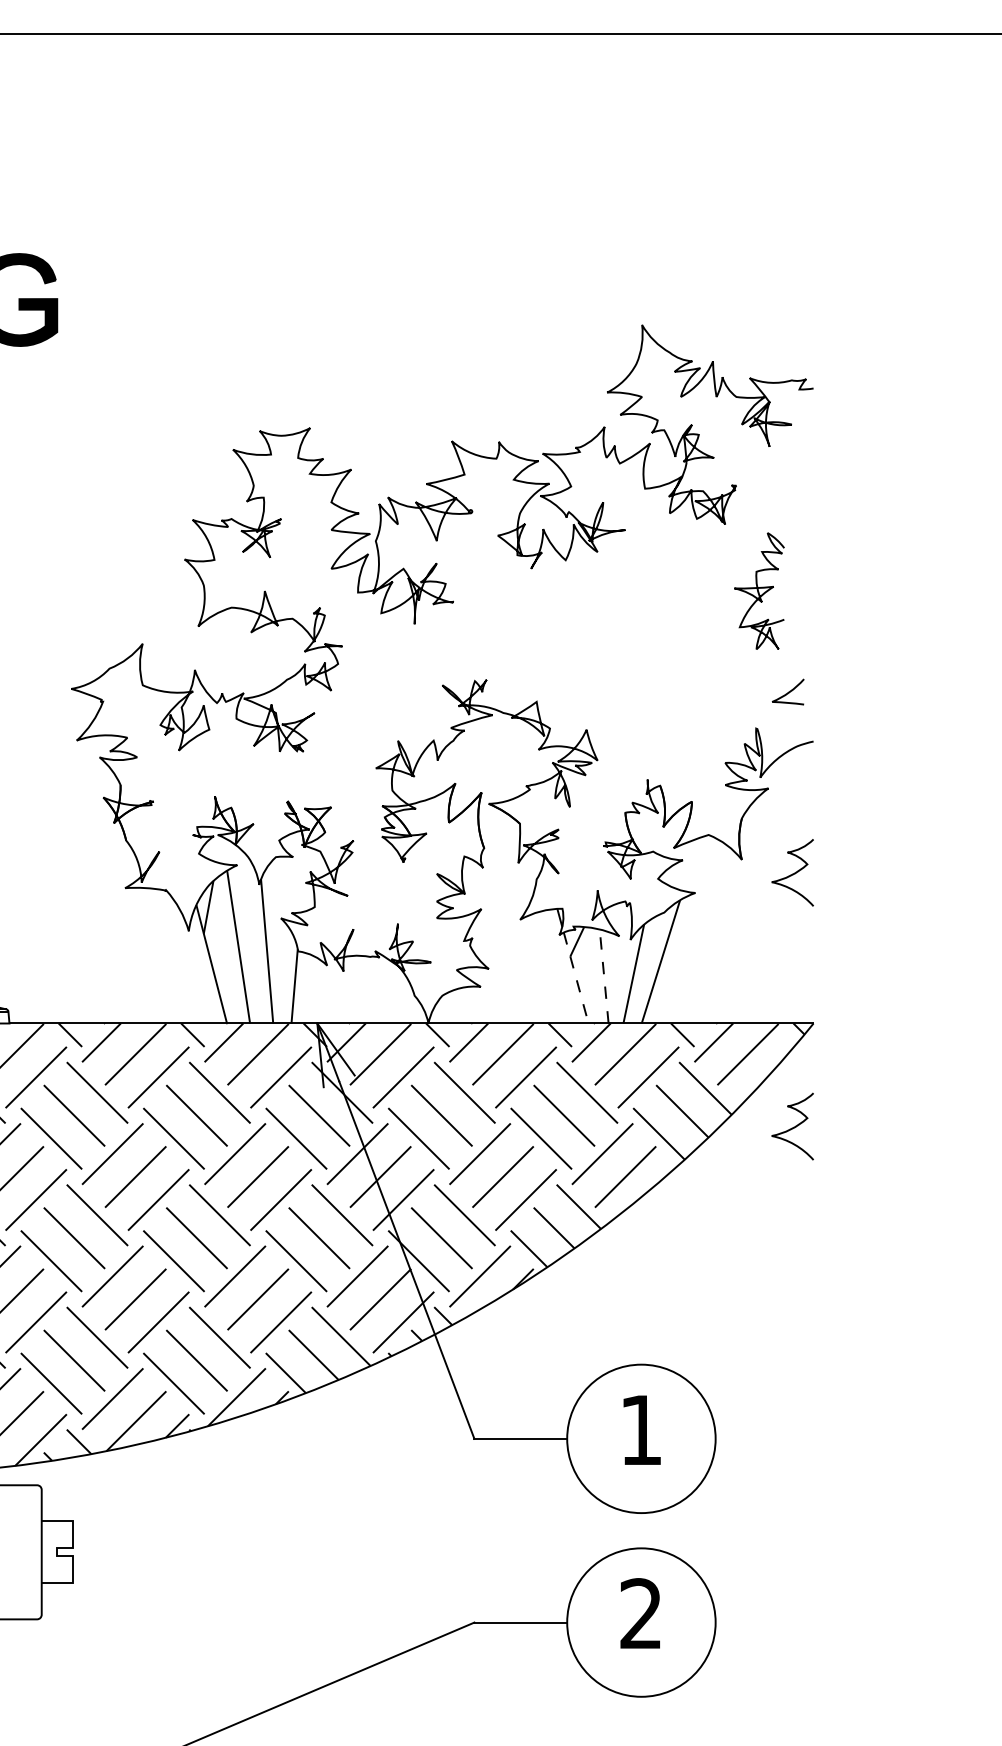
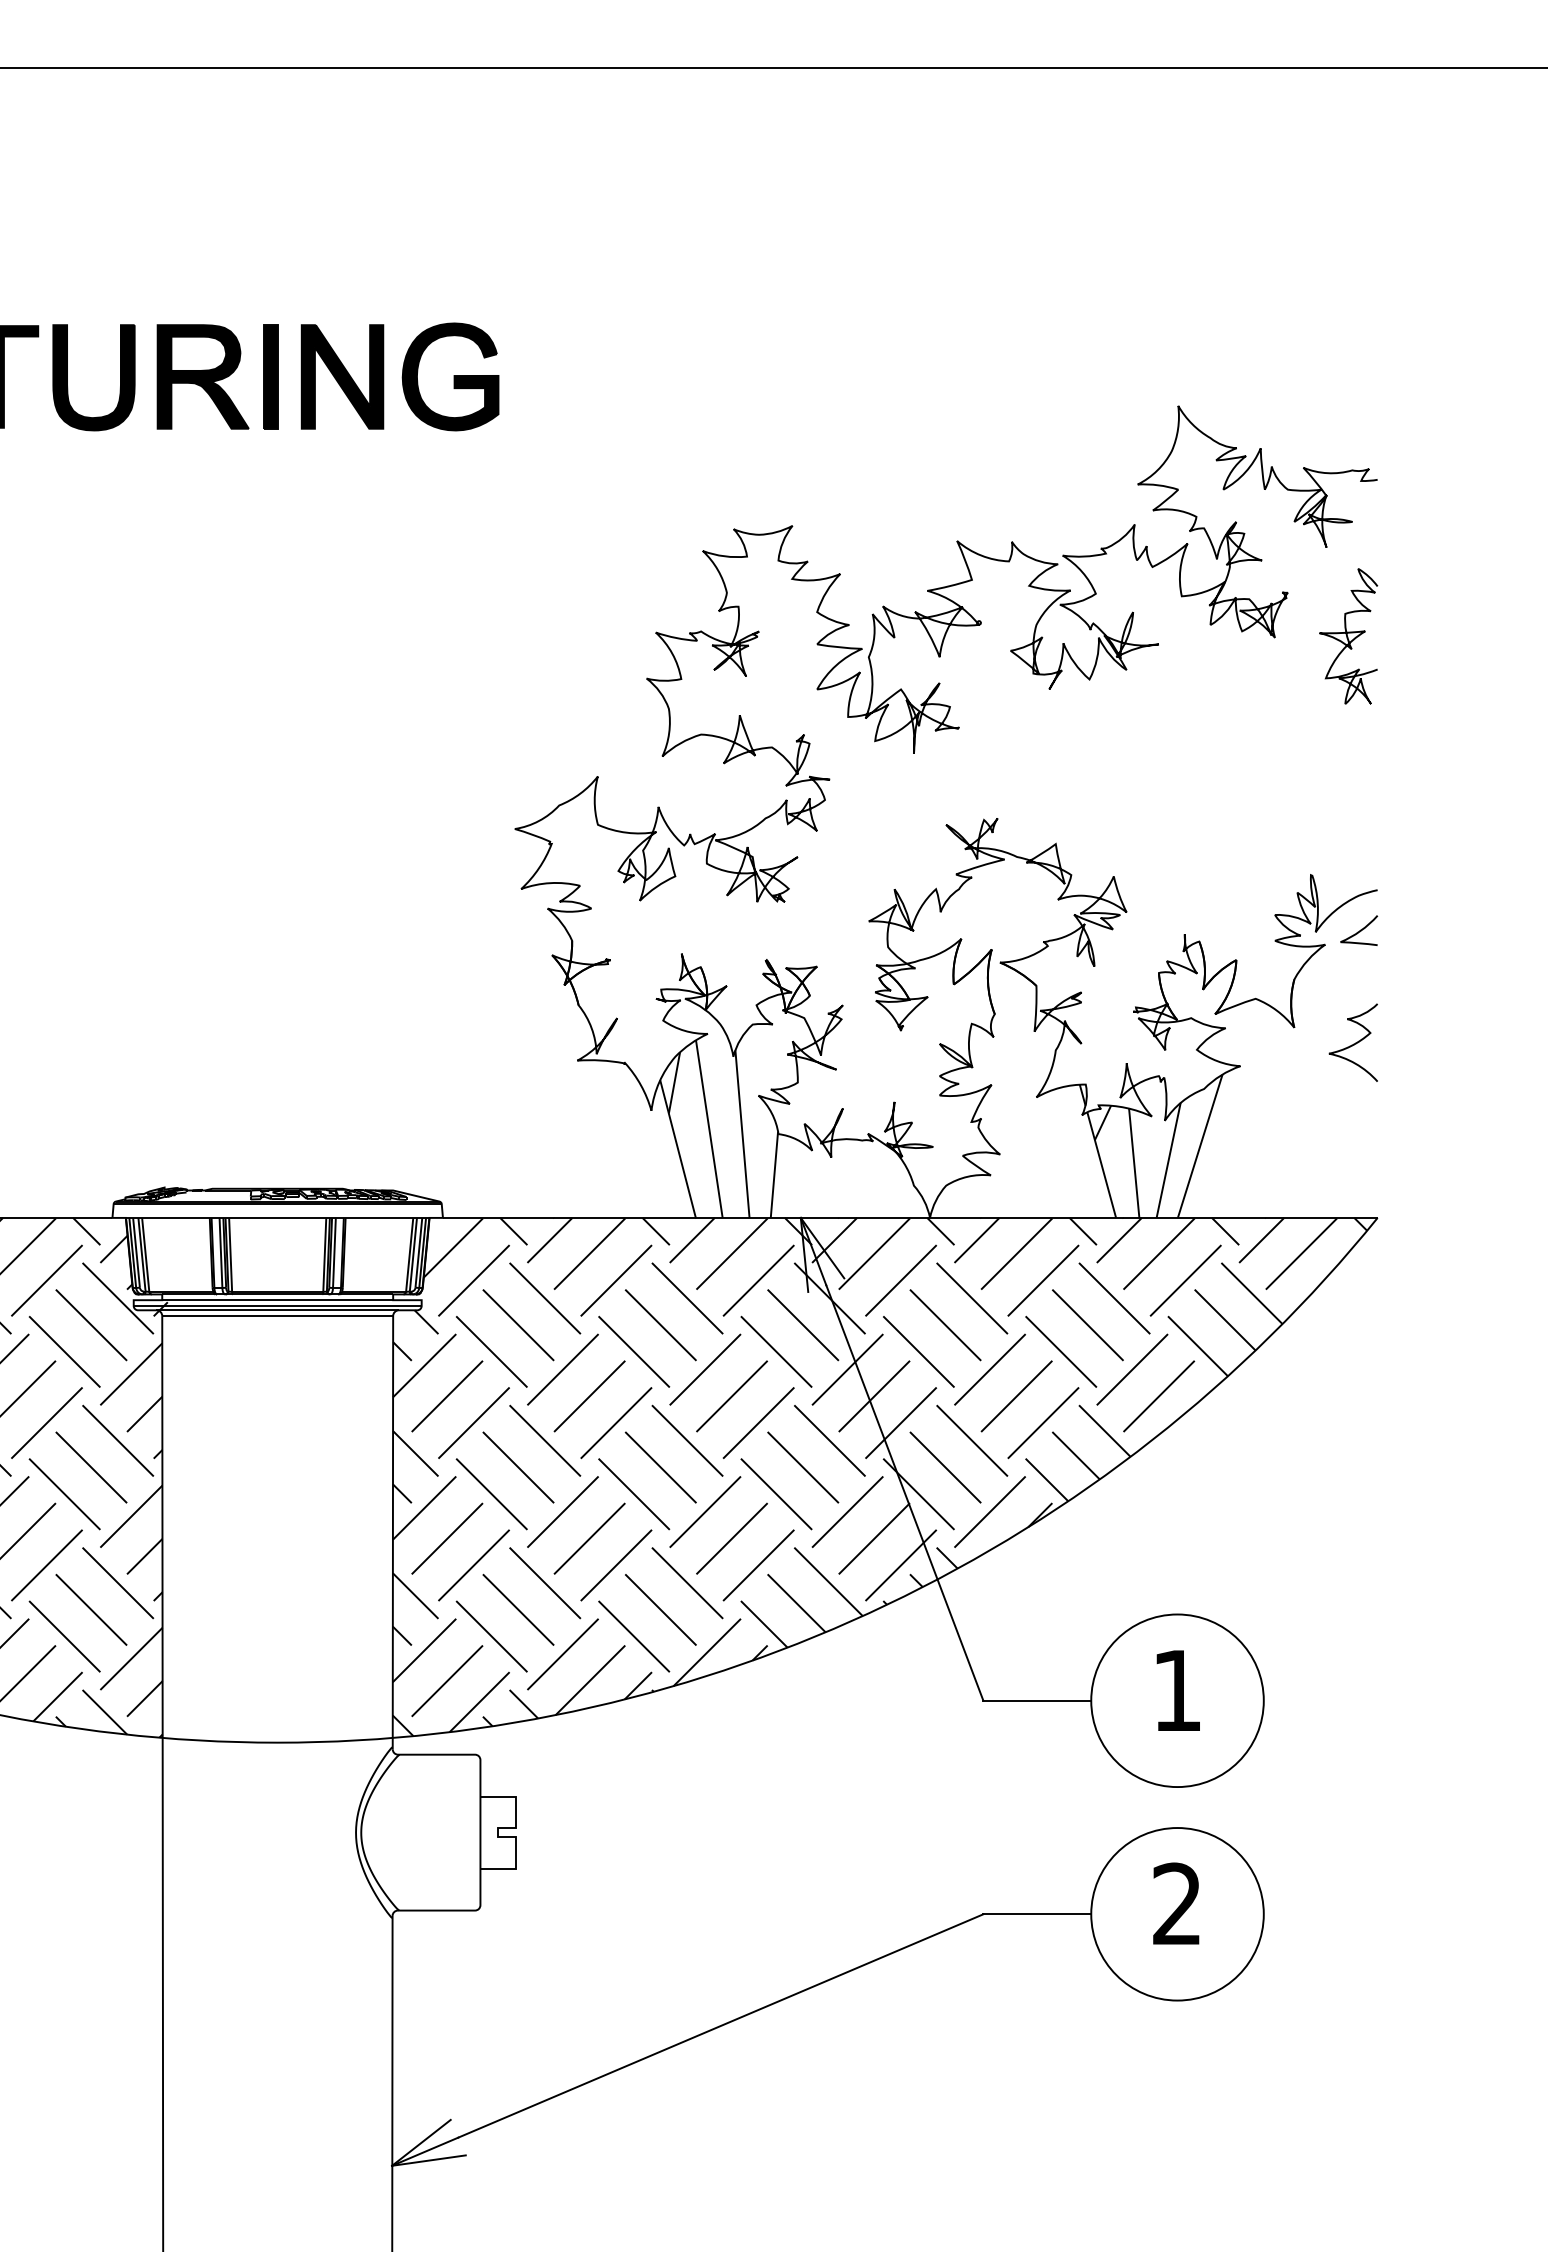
curve: (759, 591) -> (1348, 636), moved
curve: (788, 691) -> (1359, 930), moved
line: (604, 976) -> (1134, 1163), dashed -> solid
line: (576, 978) -> (1101, 1165), dashed -> solid
curve: (792, 1127) -> (1353, 1338), removed

